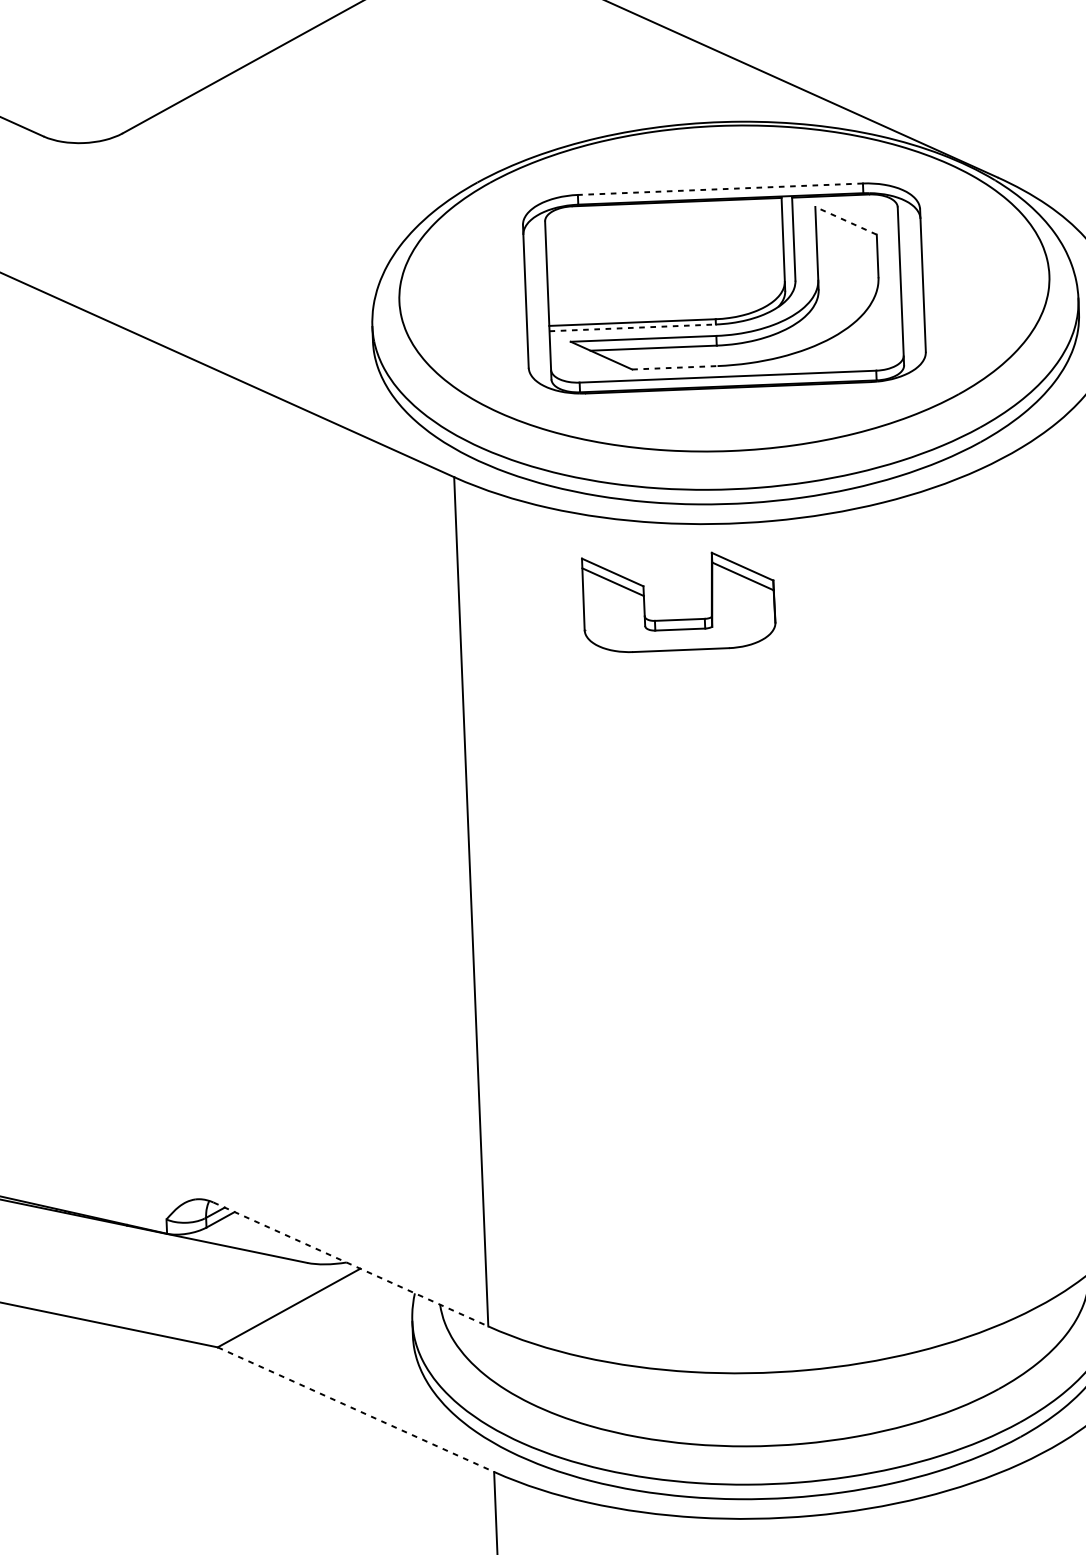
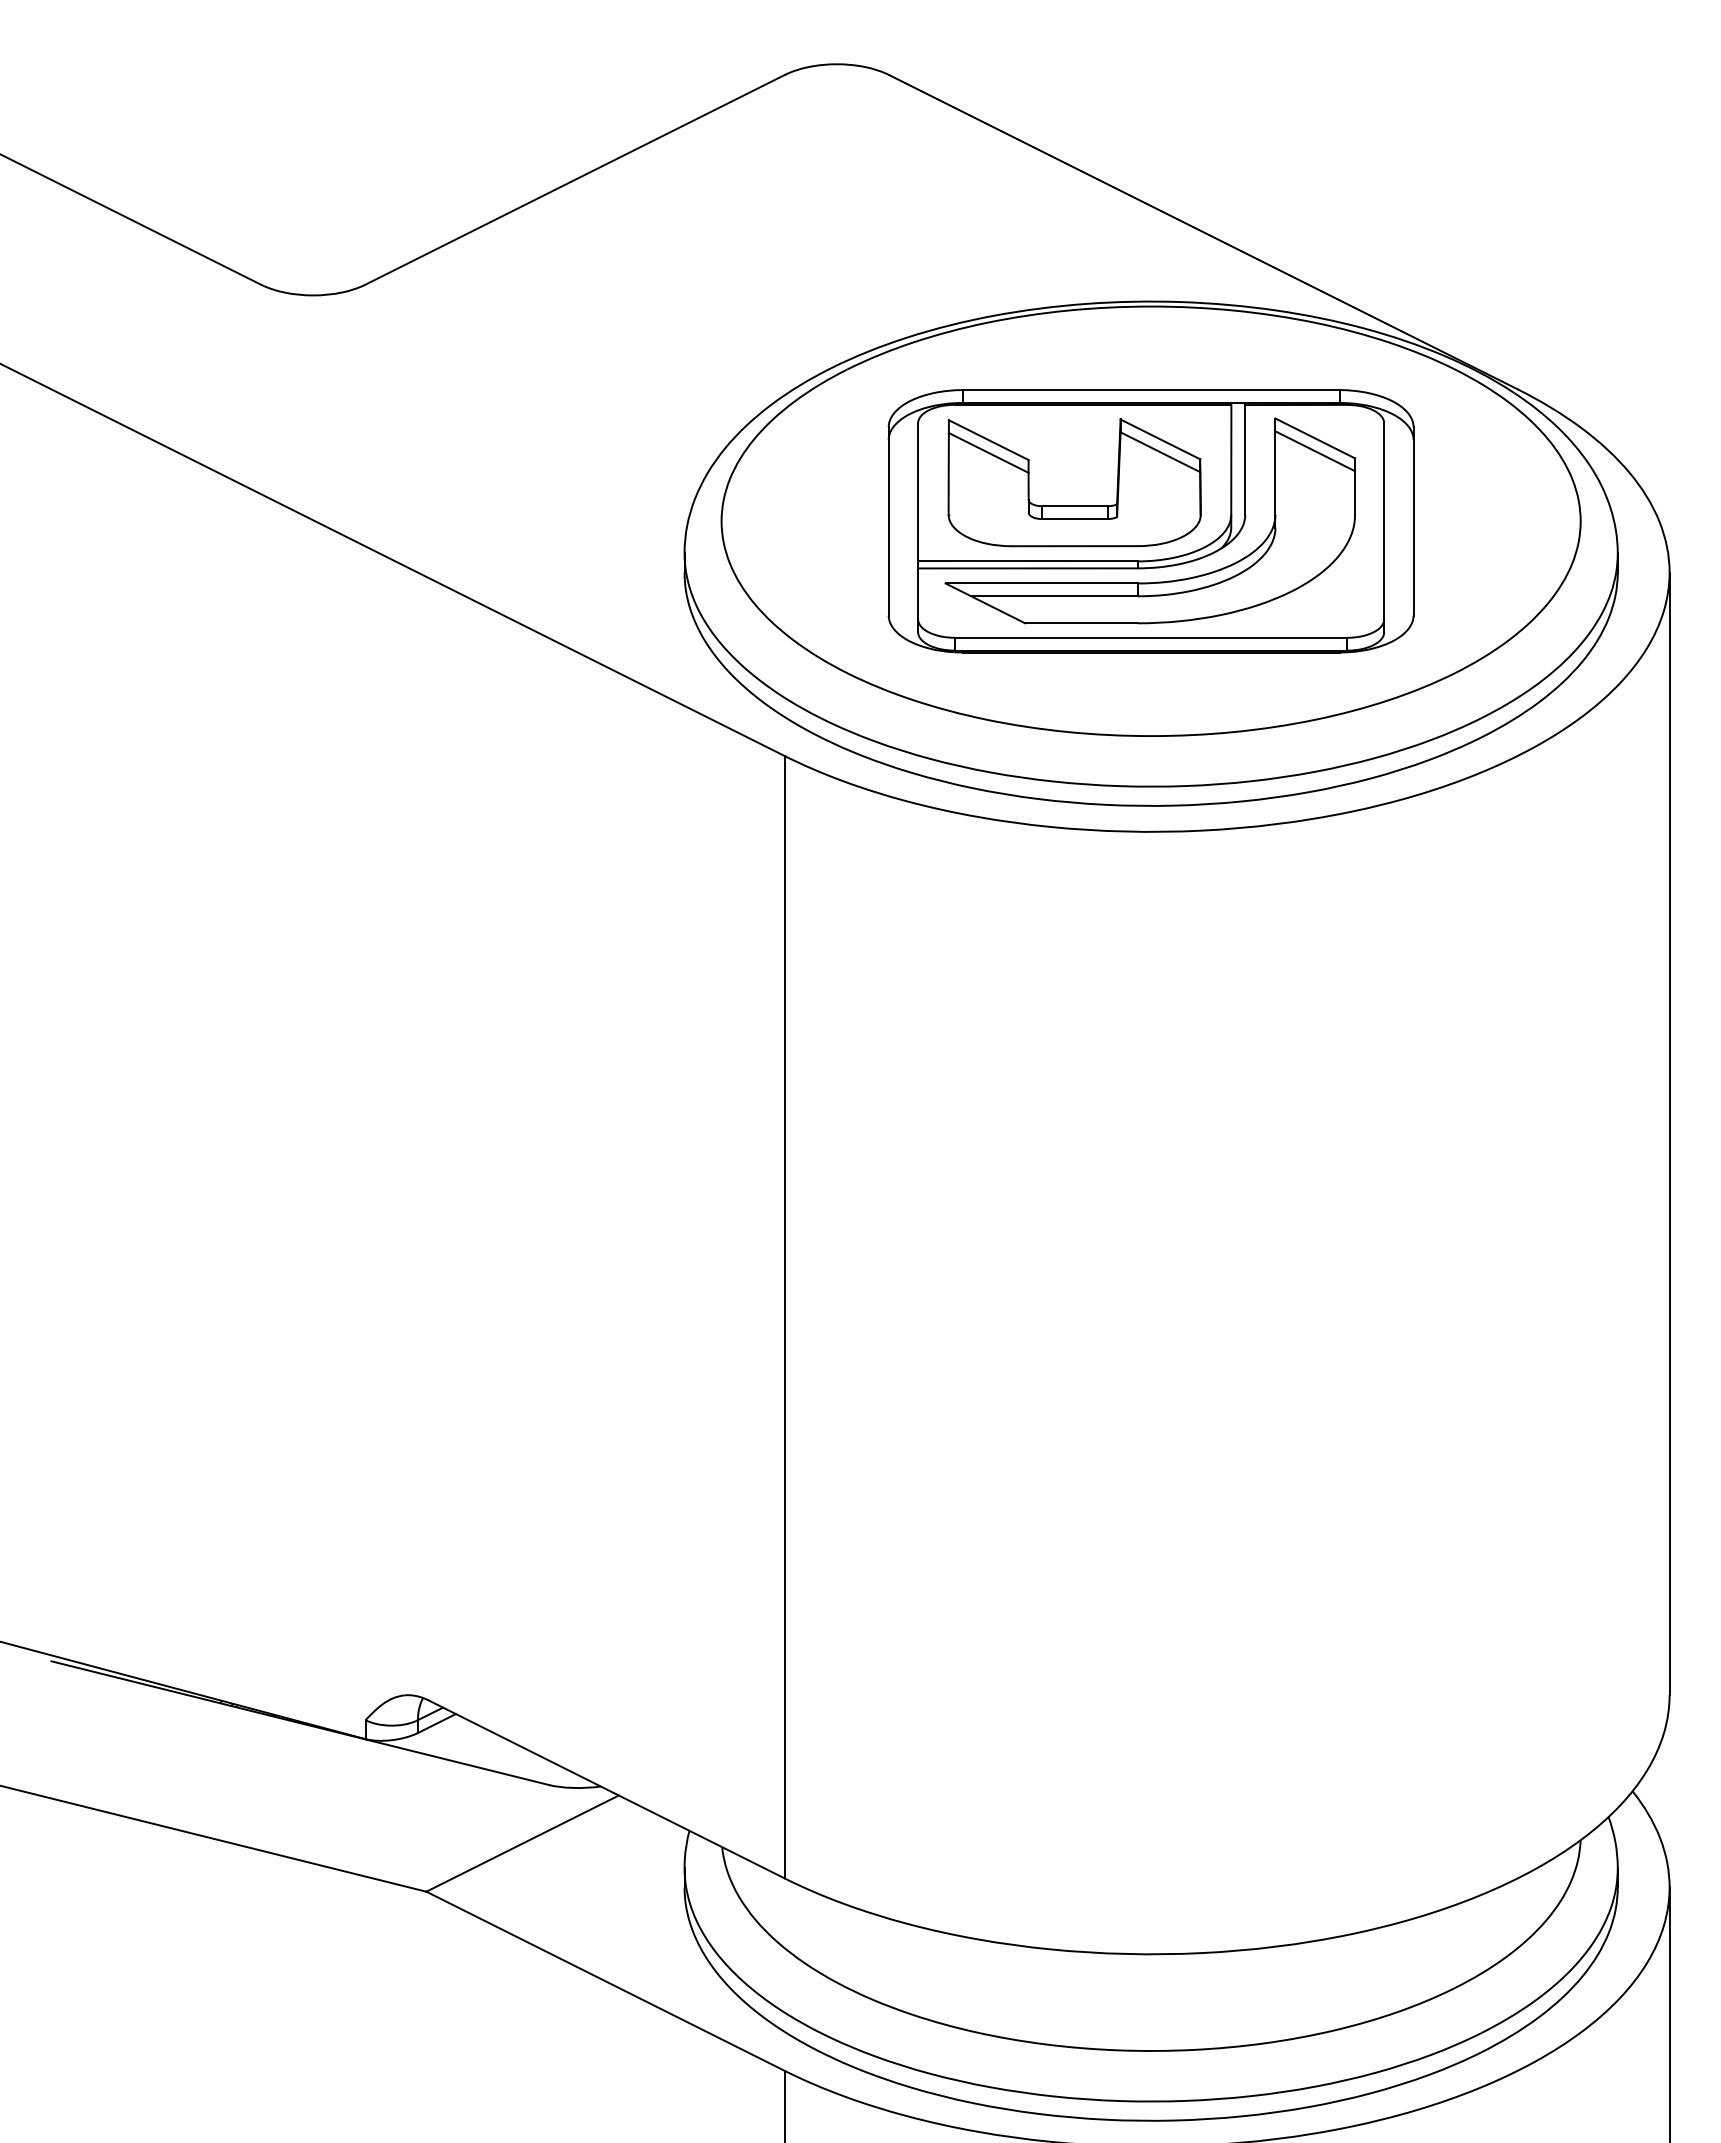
line: (719, 189) -> (1150, 390), dashed -> solid
line: (846, 220) -> (1315, 438), dashed -> solid
line: (846, 230) -> (1315, 451), added
line: (633, 327) -> (1028, 568), dashed -> solid
line: (675, 367) -> (1082, 623), dashed -> solid
part: (679, 619) -> (1074, 505), moved
line: (350, 1264) -> (606, 1789), dashed -> solid
line: (355, 1409) -> (605, 1981), dashed -> solid

